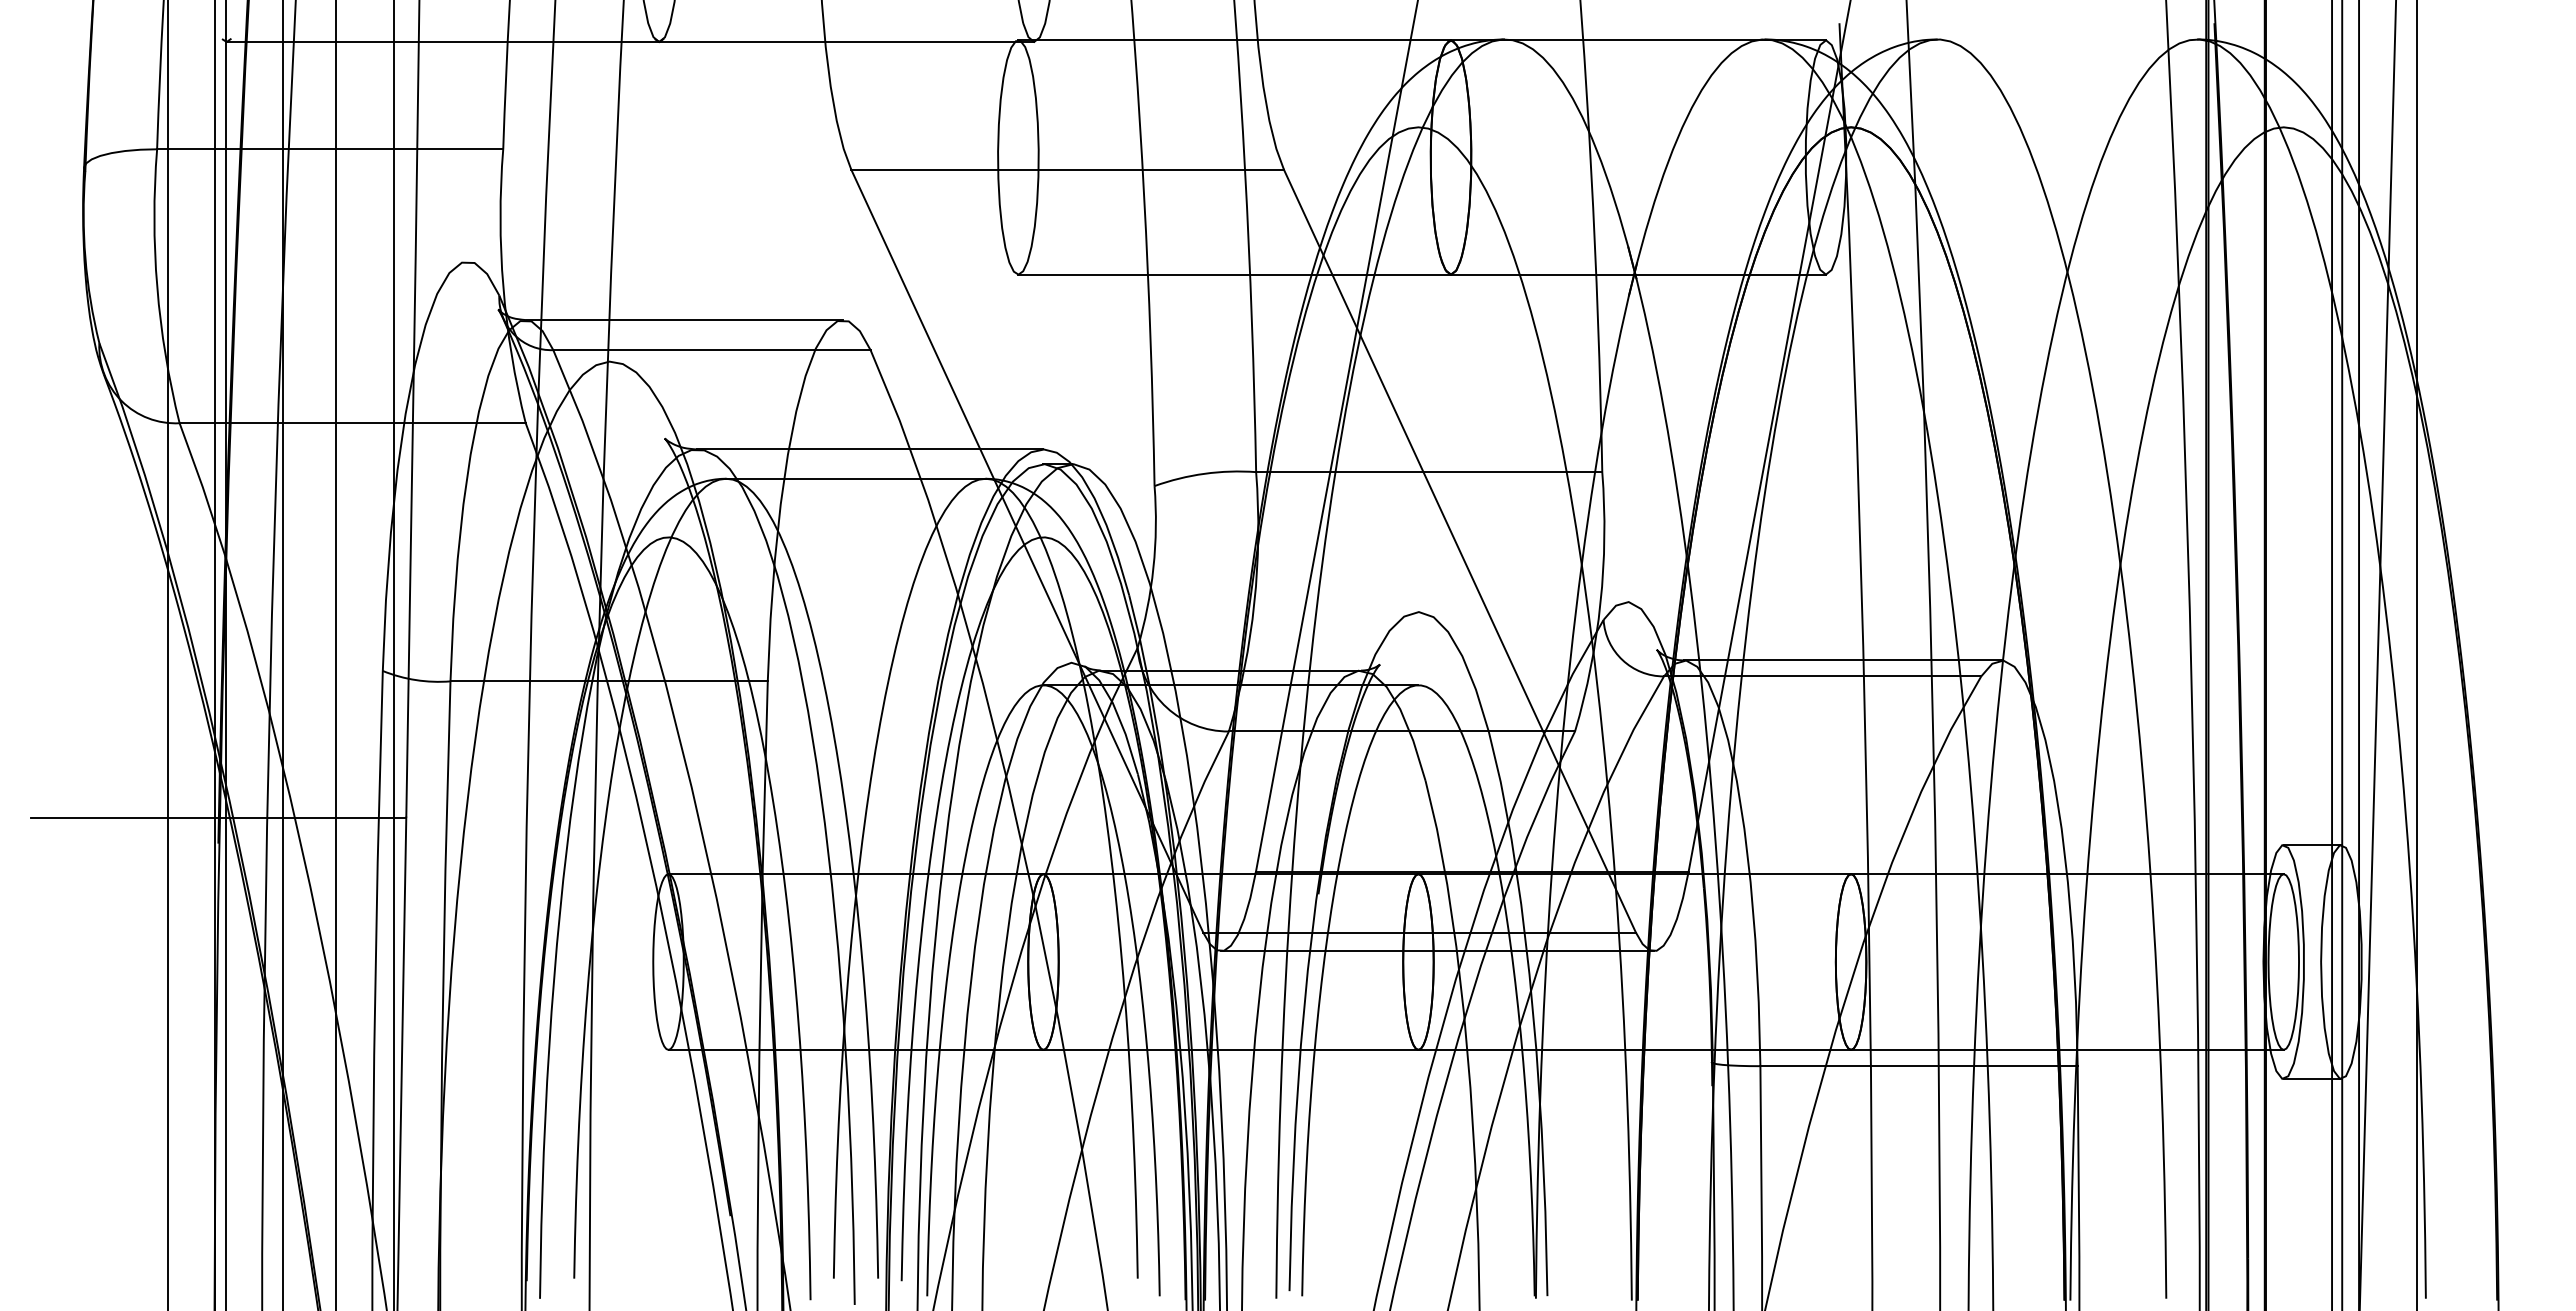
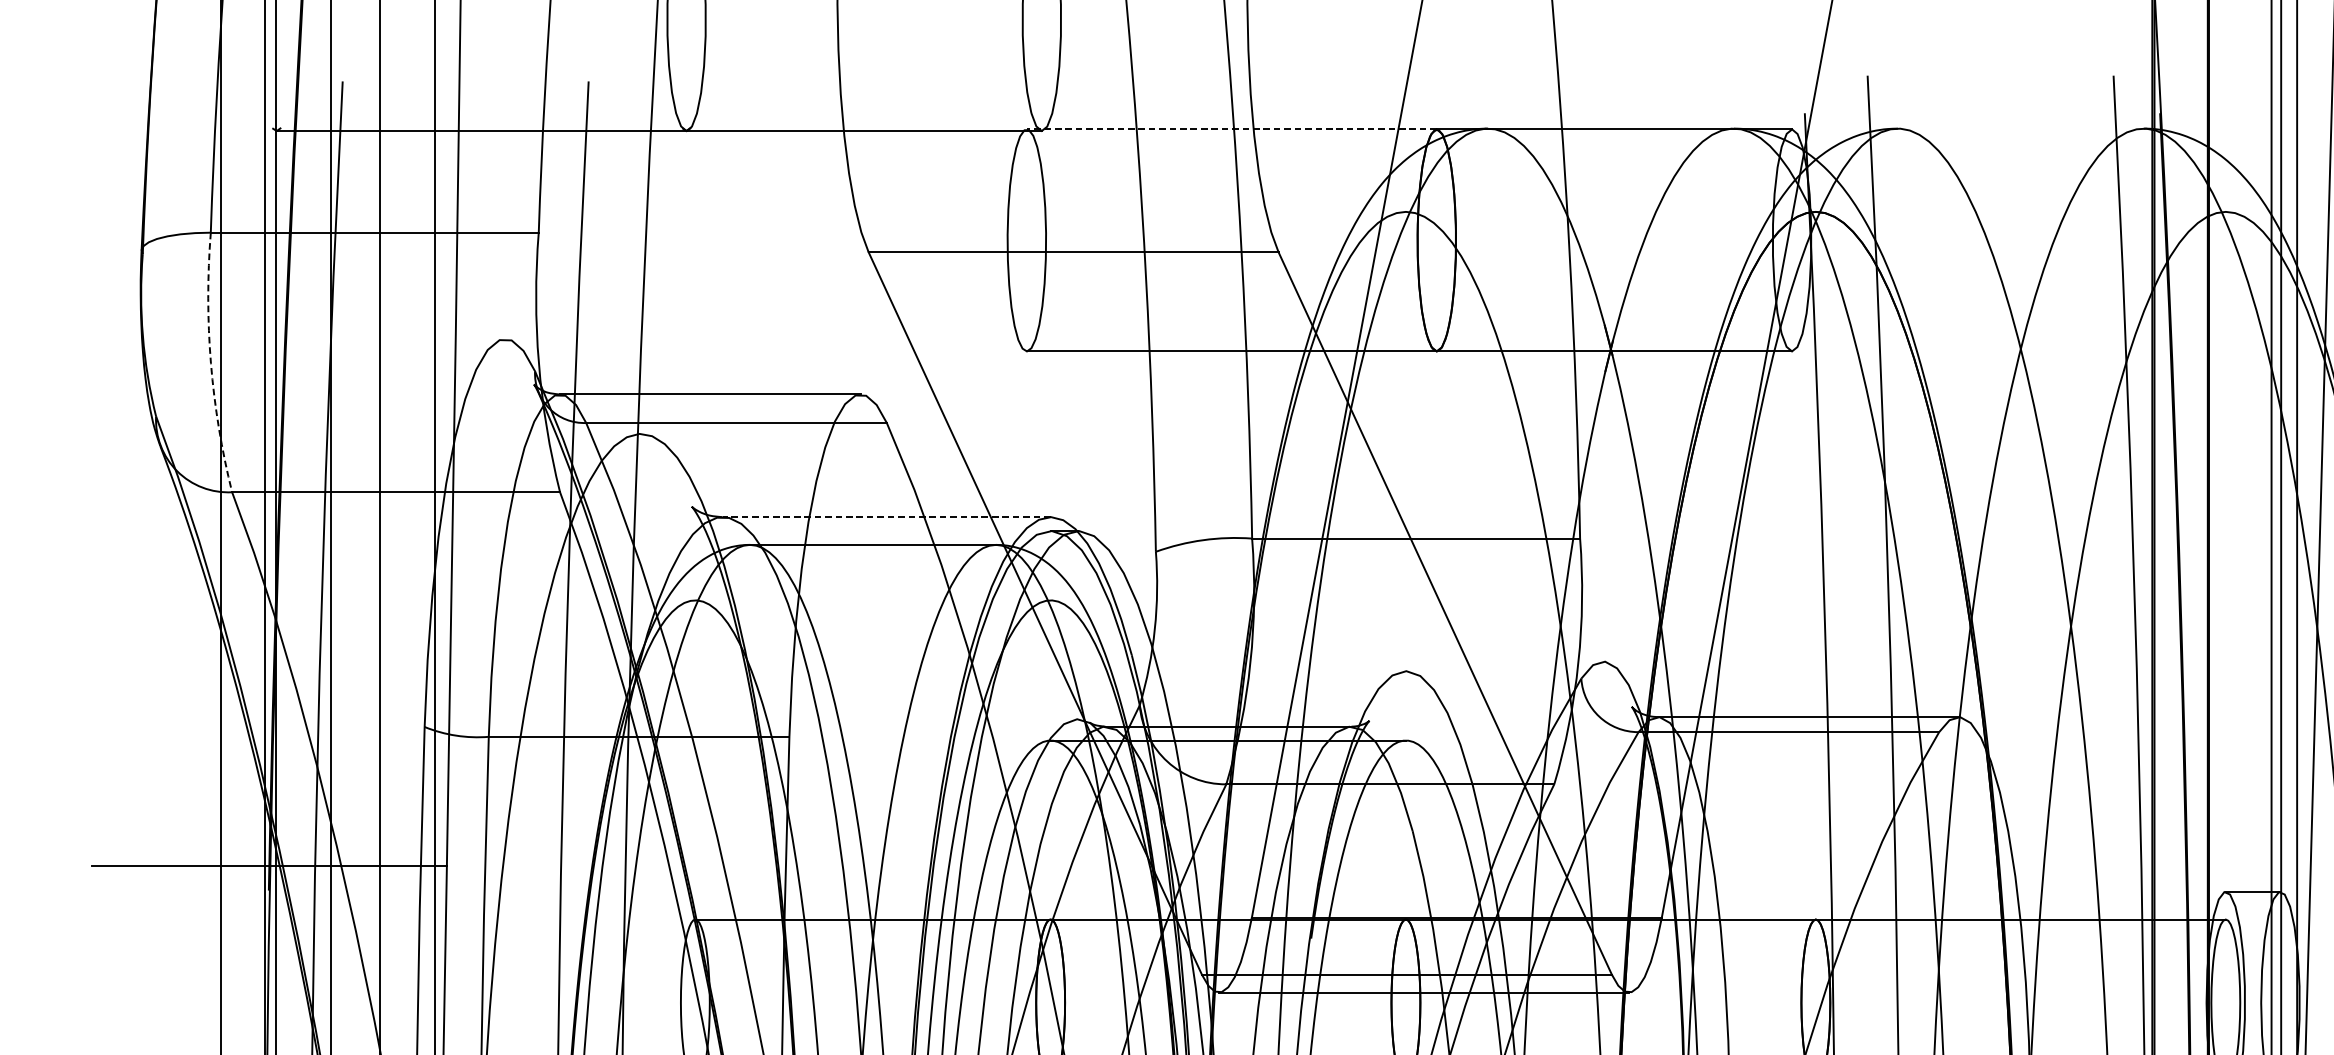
line: (1234, 40) -> (1231, 129), solid -> dashed
arc: (157, 287) -> (211, 363), solid -> dashed
line: (869, 449) -> (885, 517), solid -> dashed

